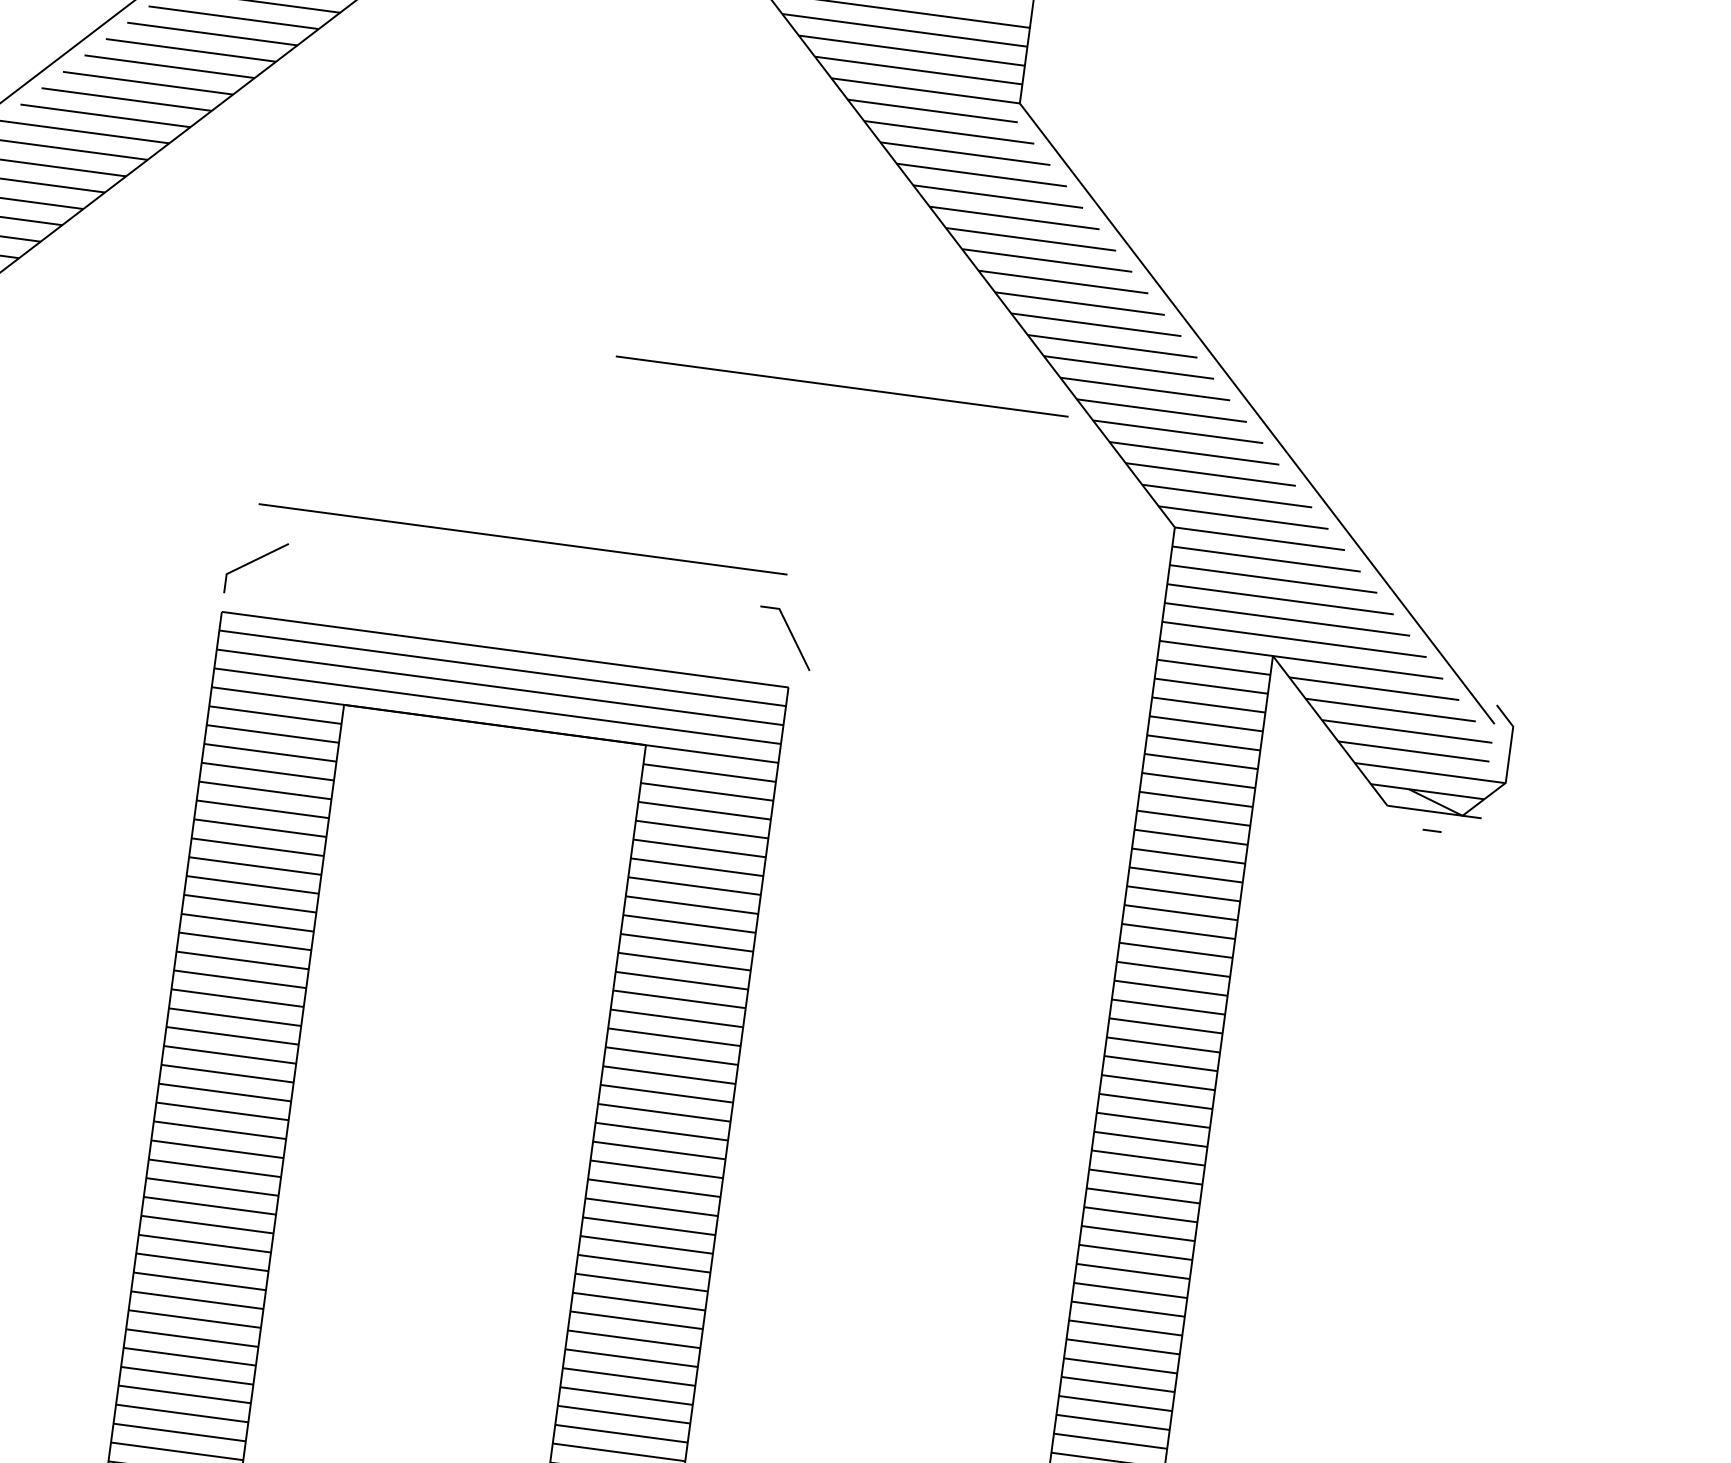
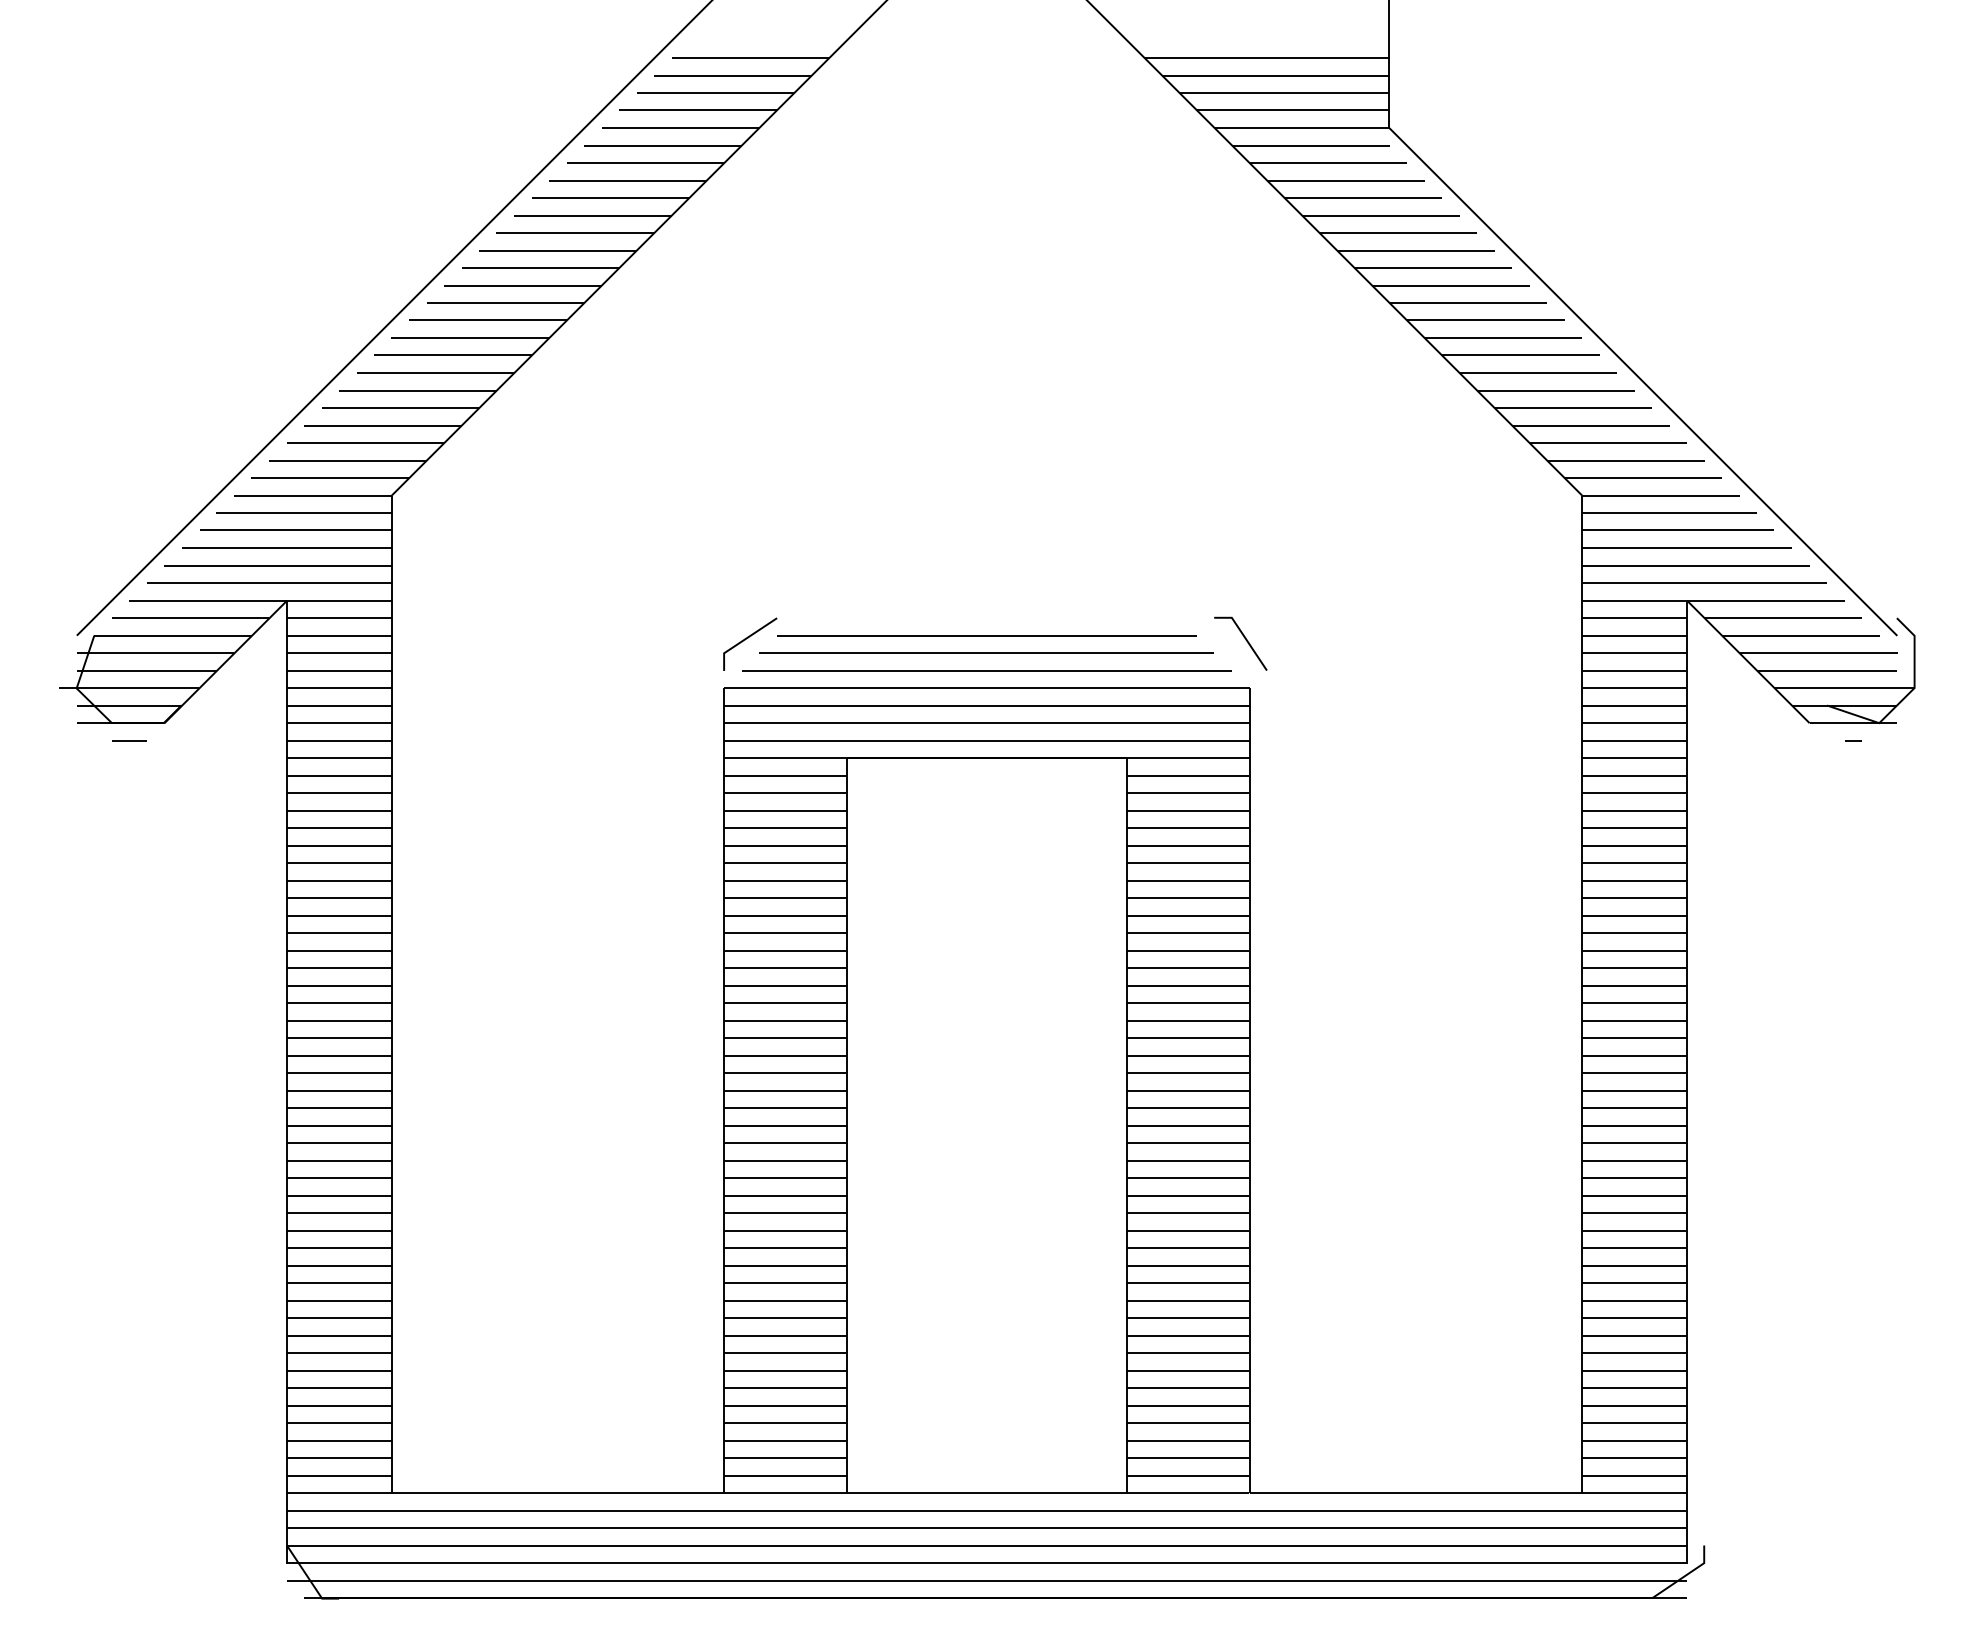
line: (841, 386) -> (986, 635), moved
line: (522, 539) -> (986, 670), moved
line: (509, 611) -> (986, 652), added

